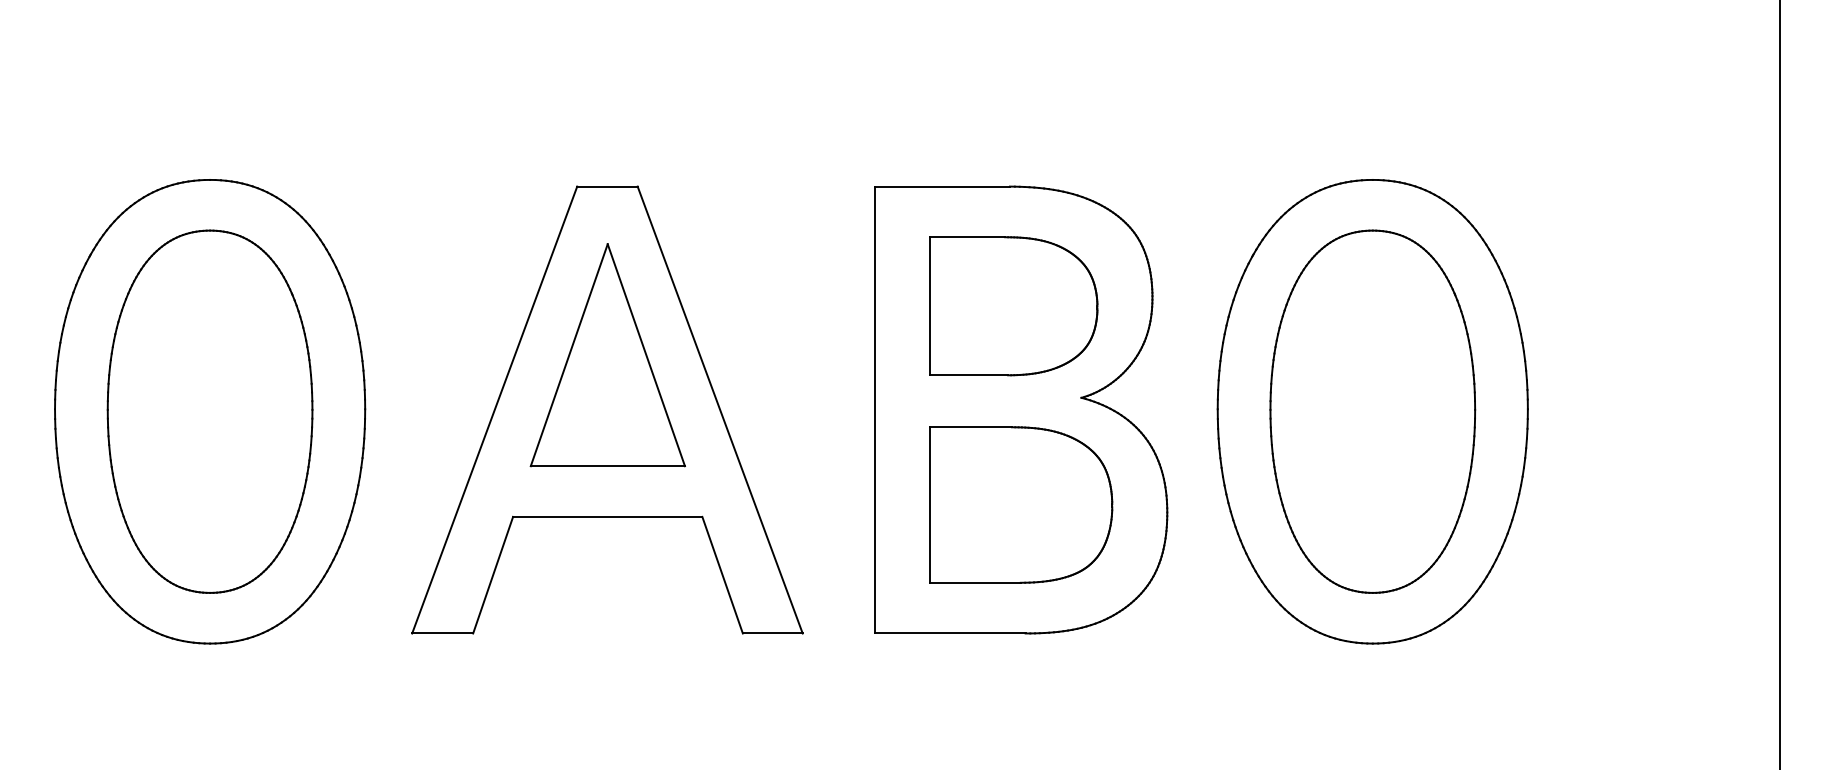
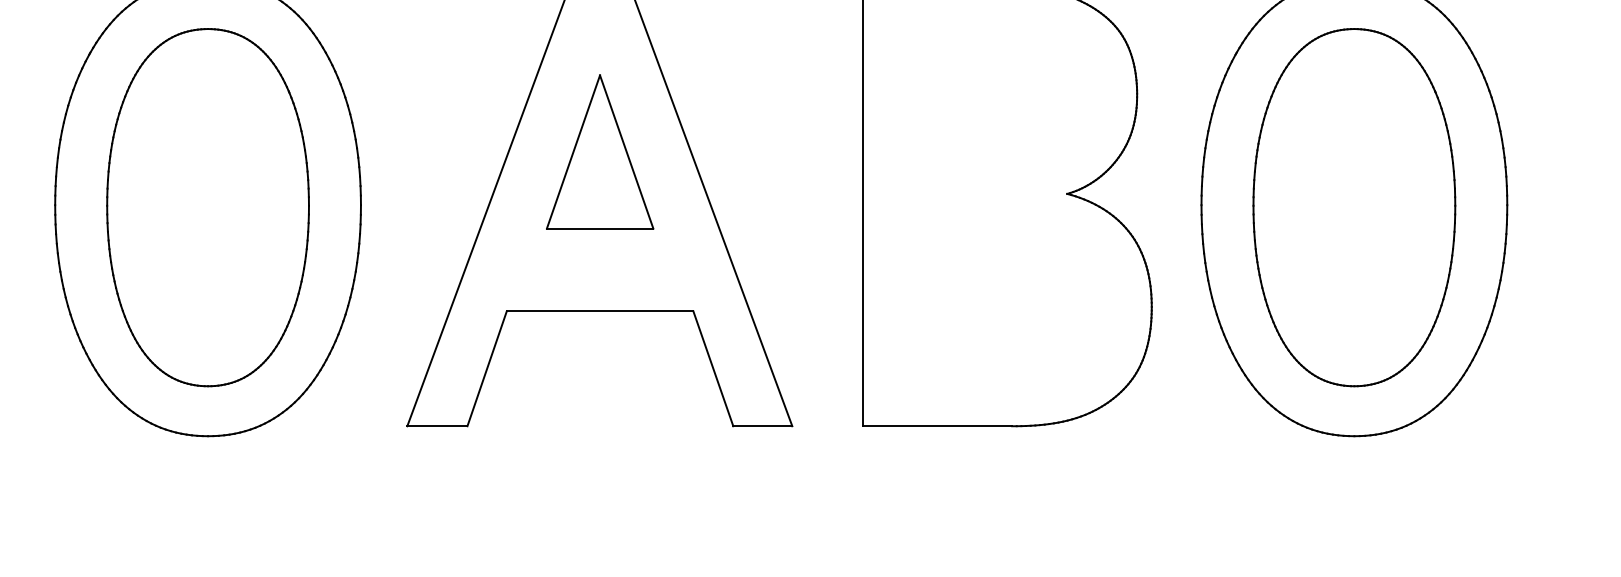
part: (1013, 306) -> (1000, 103), removed
part: (607, 355) -> (599, 152), size x0.7
part: (1021, 504) -> (1008, 299), removed

